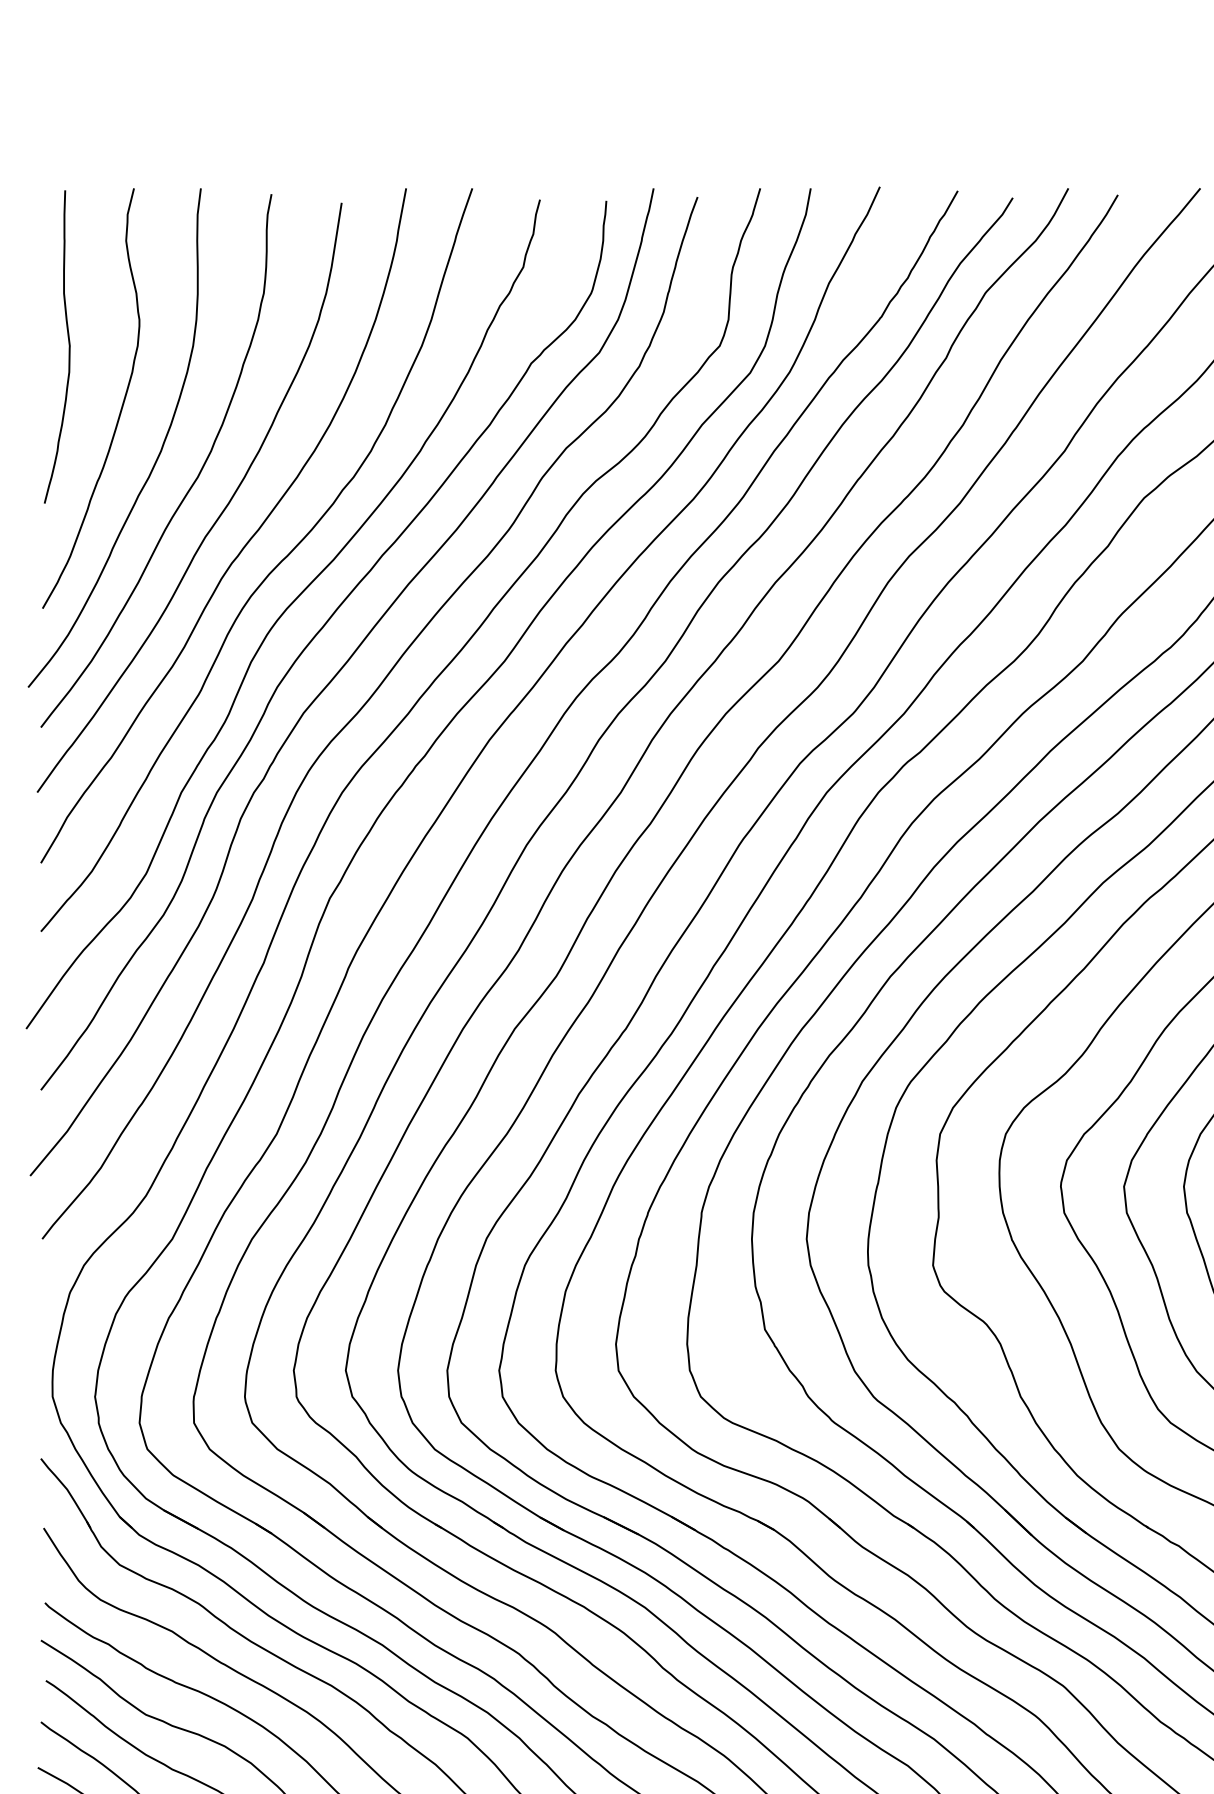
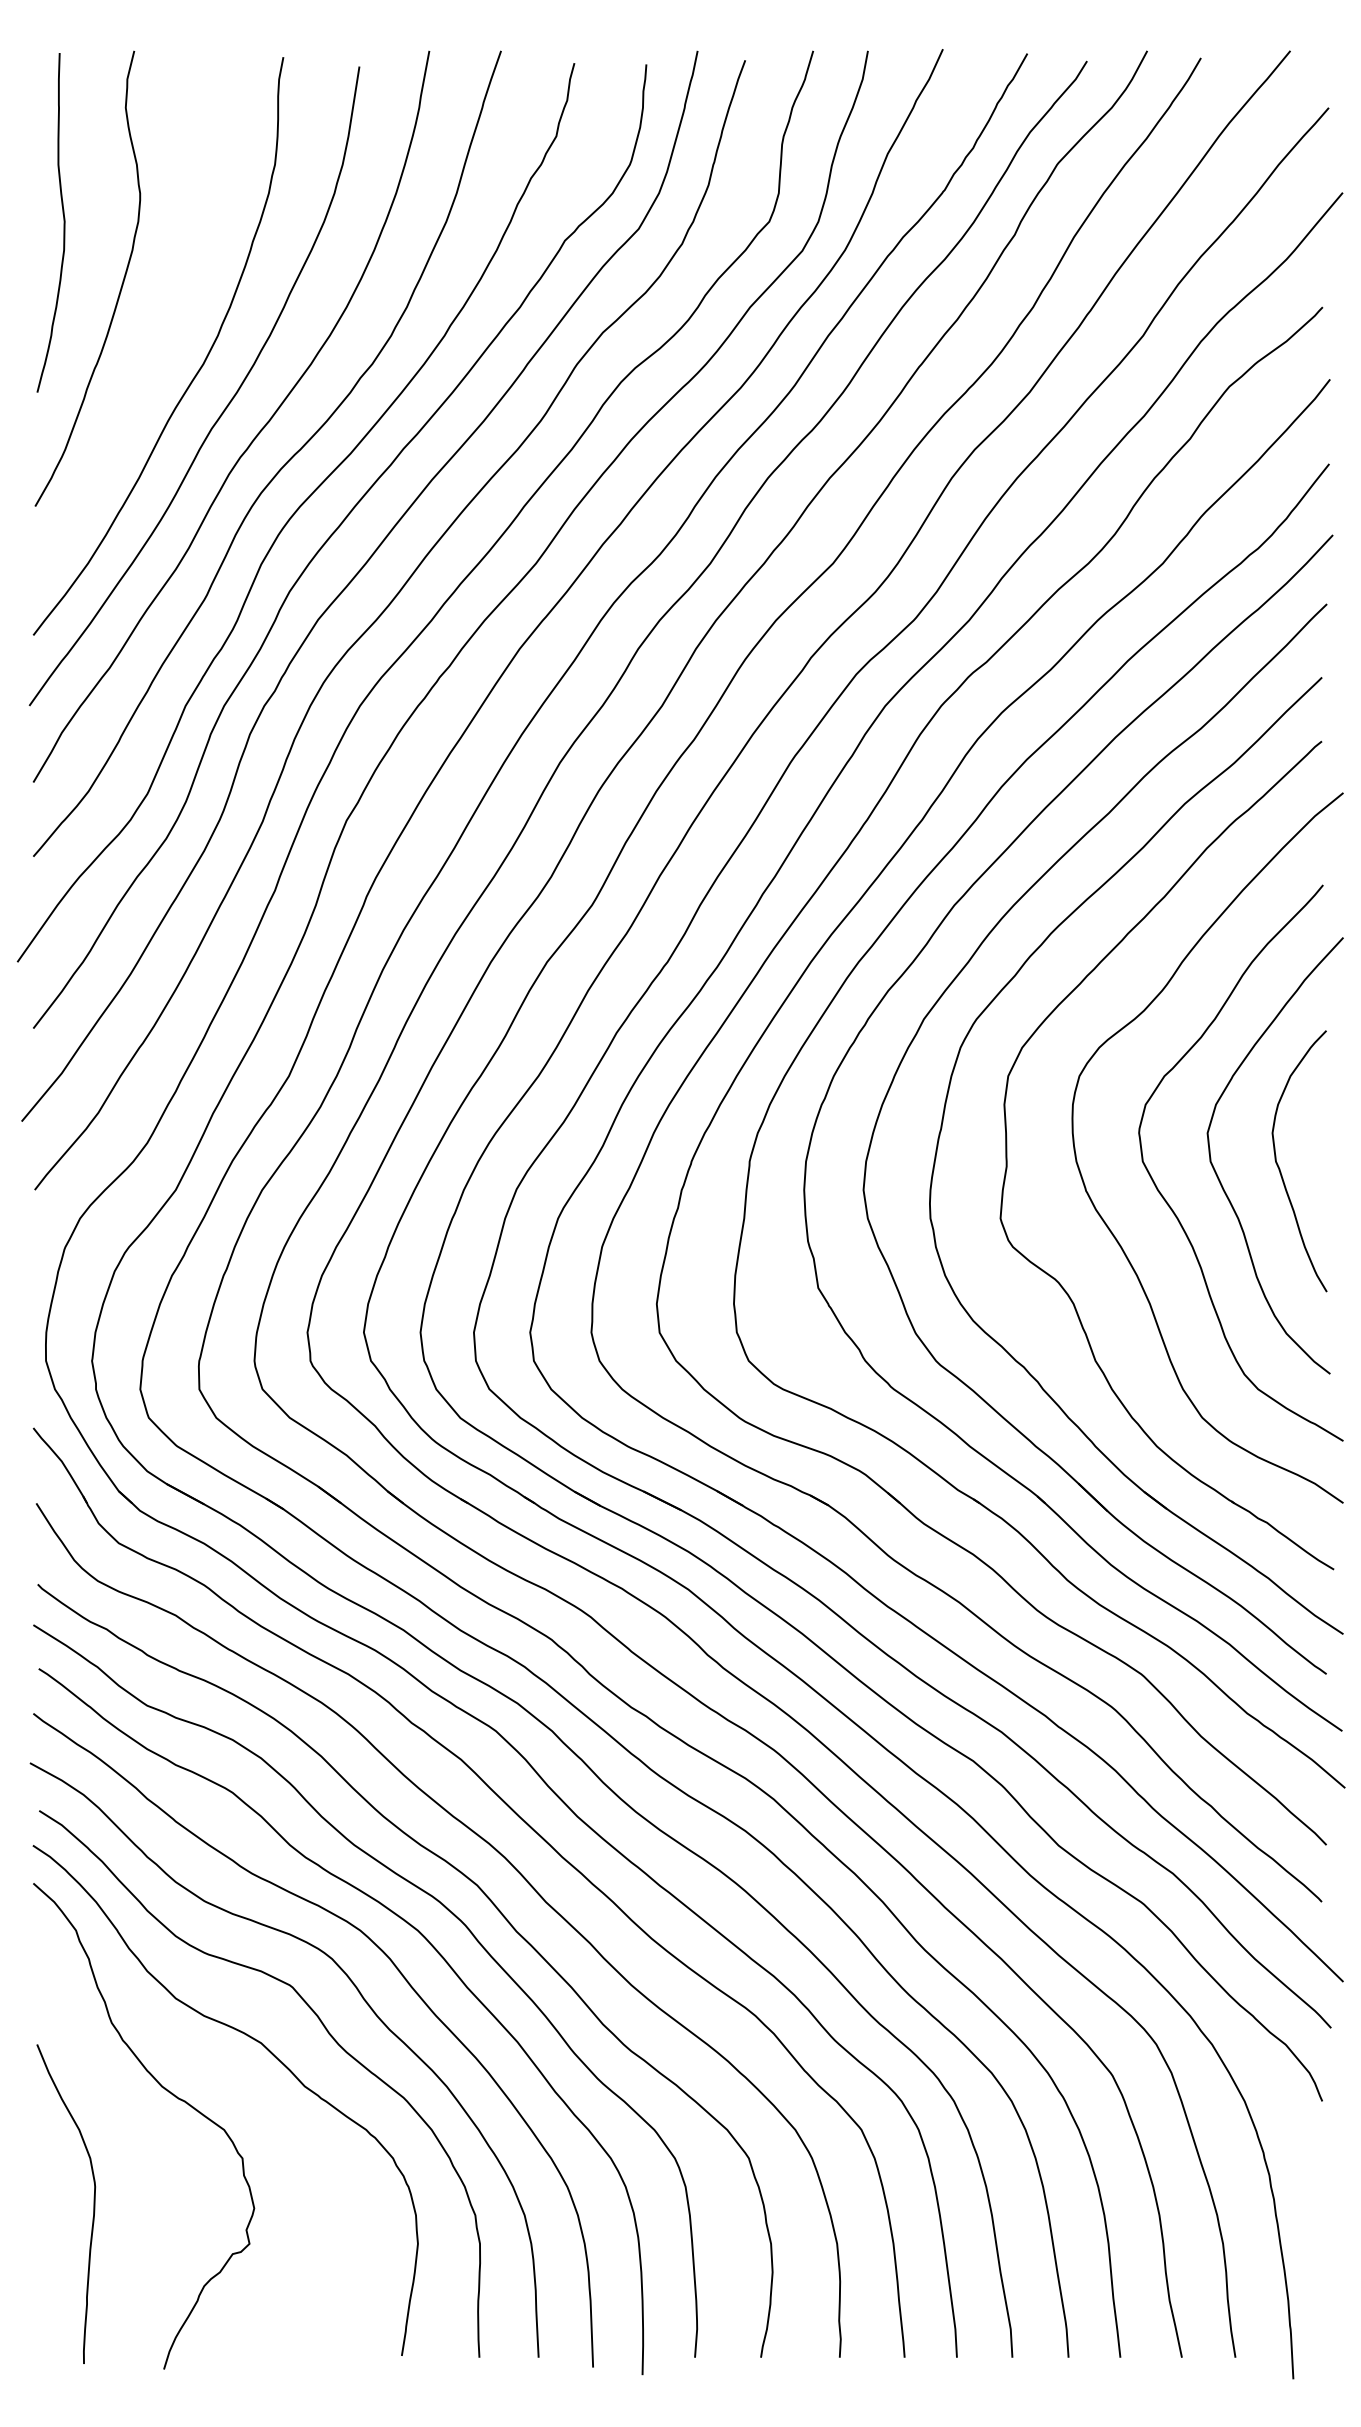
curve: (158, 454) -> (160, 339), removed

